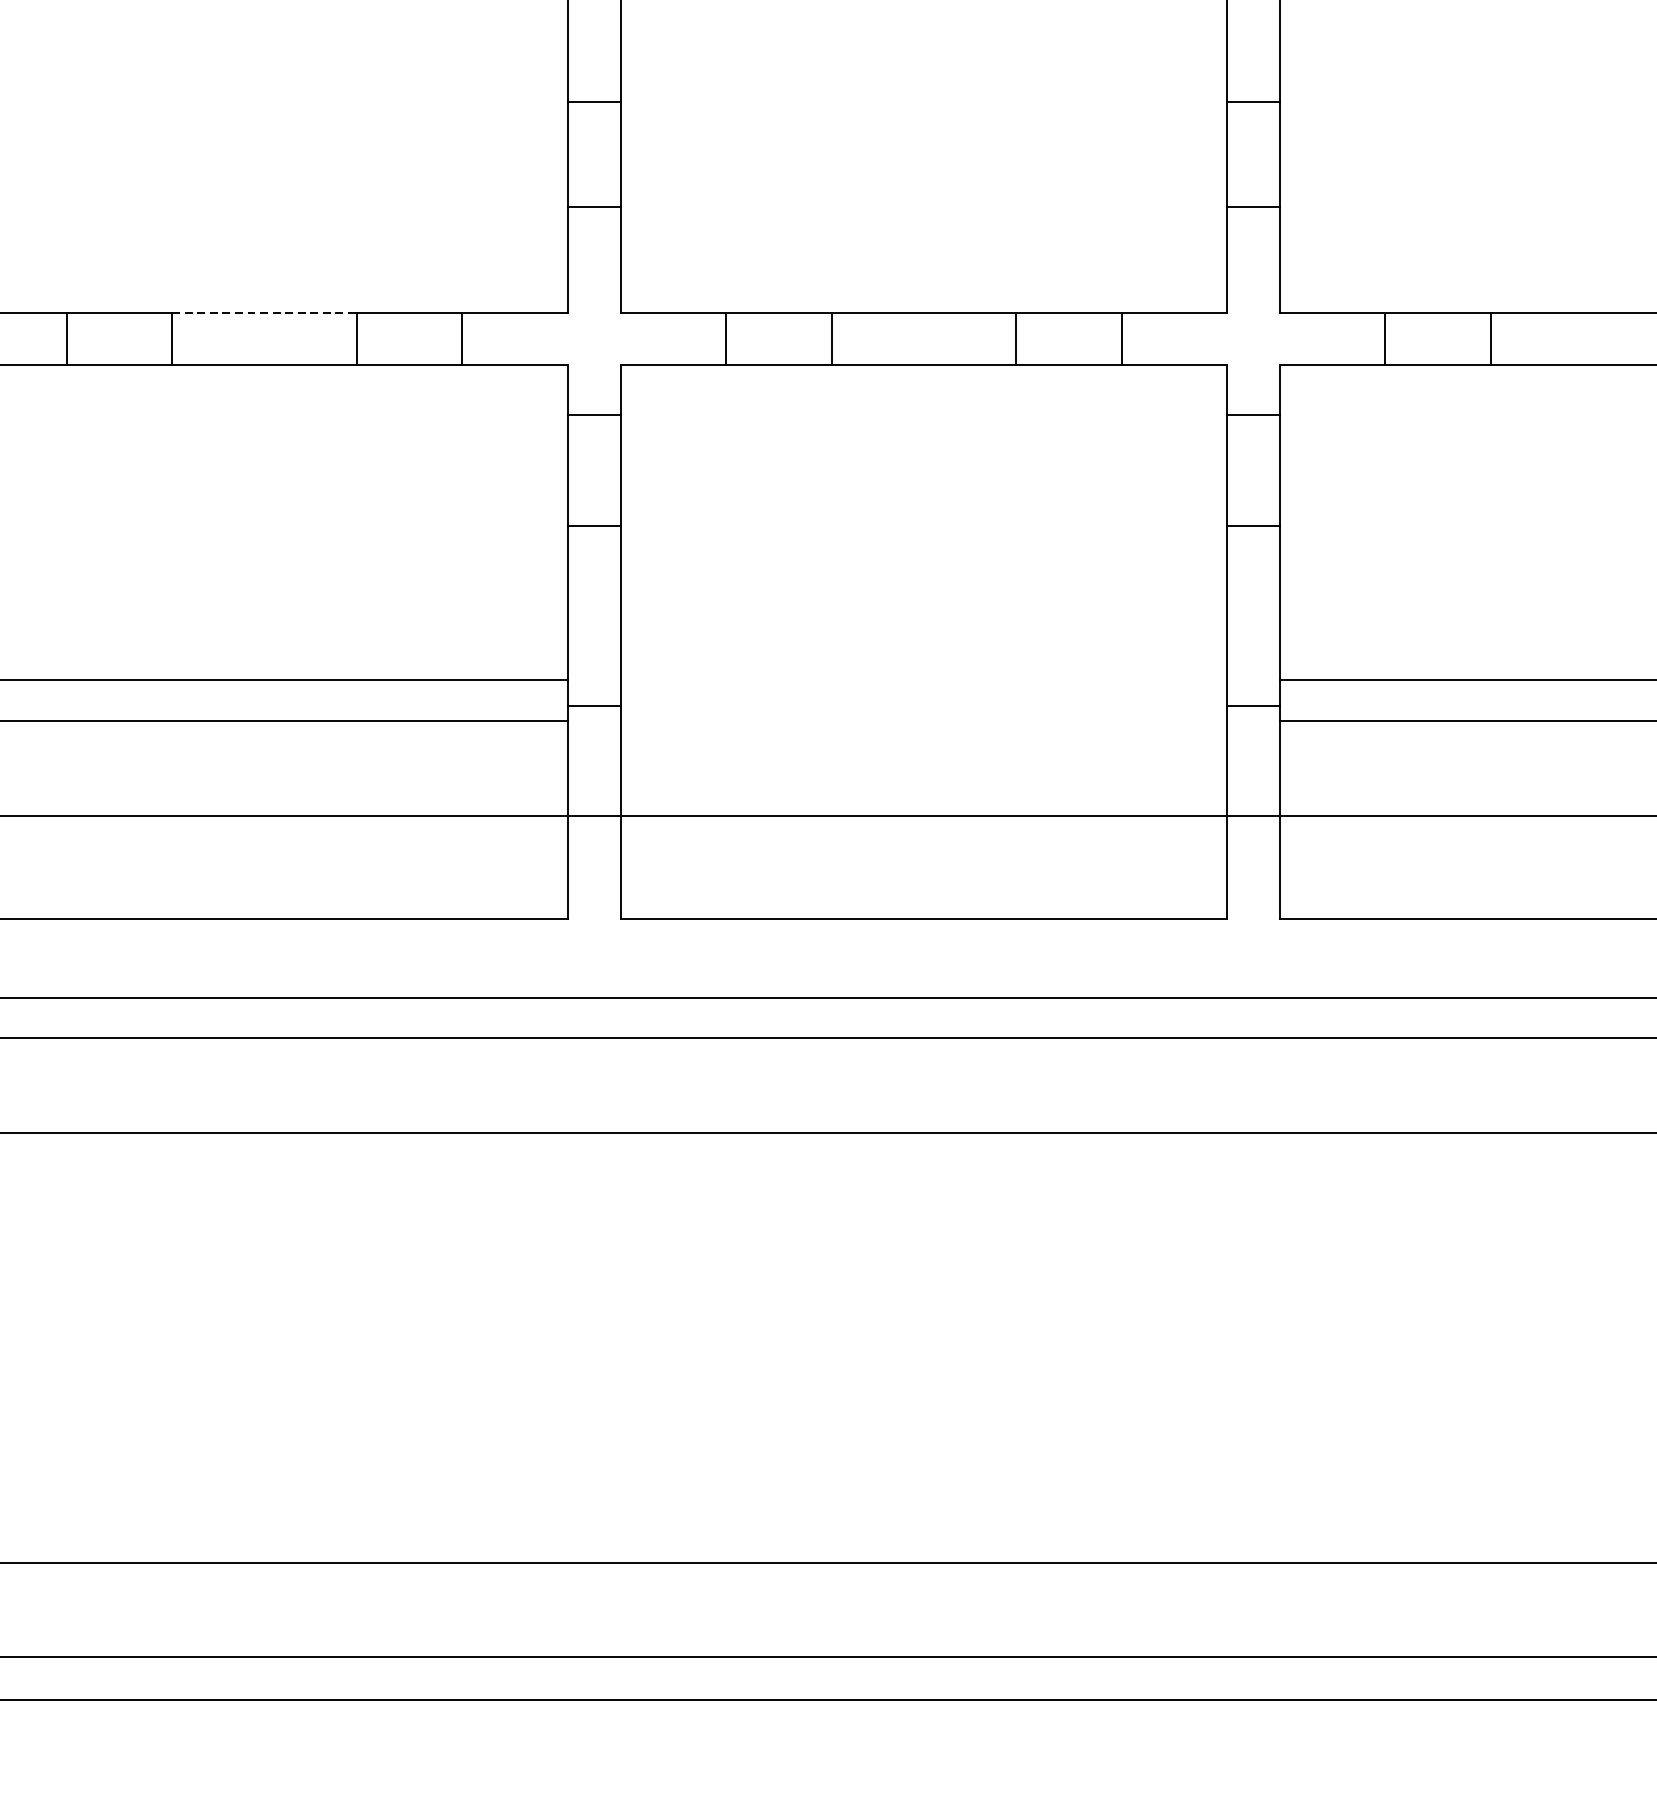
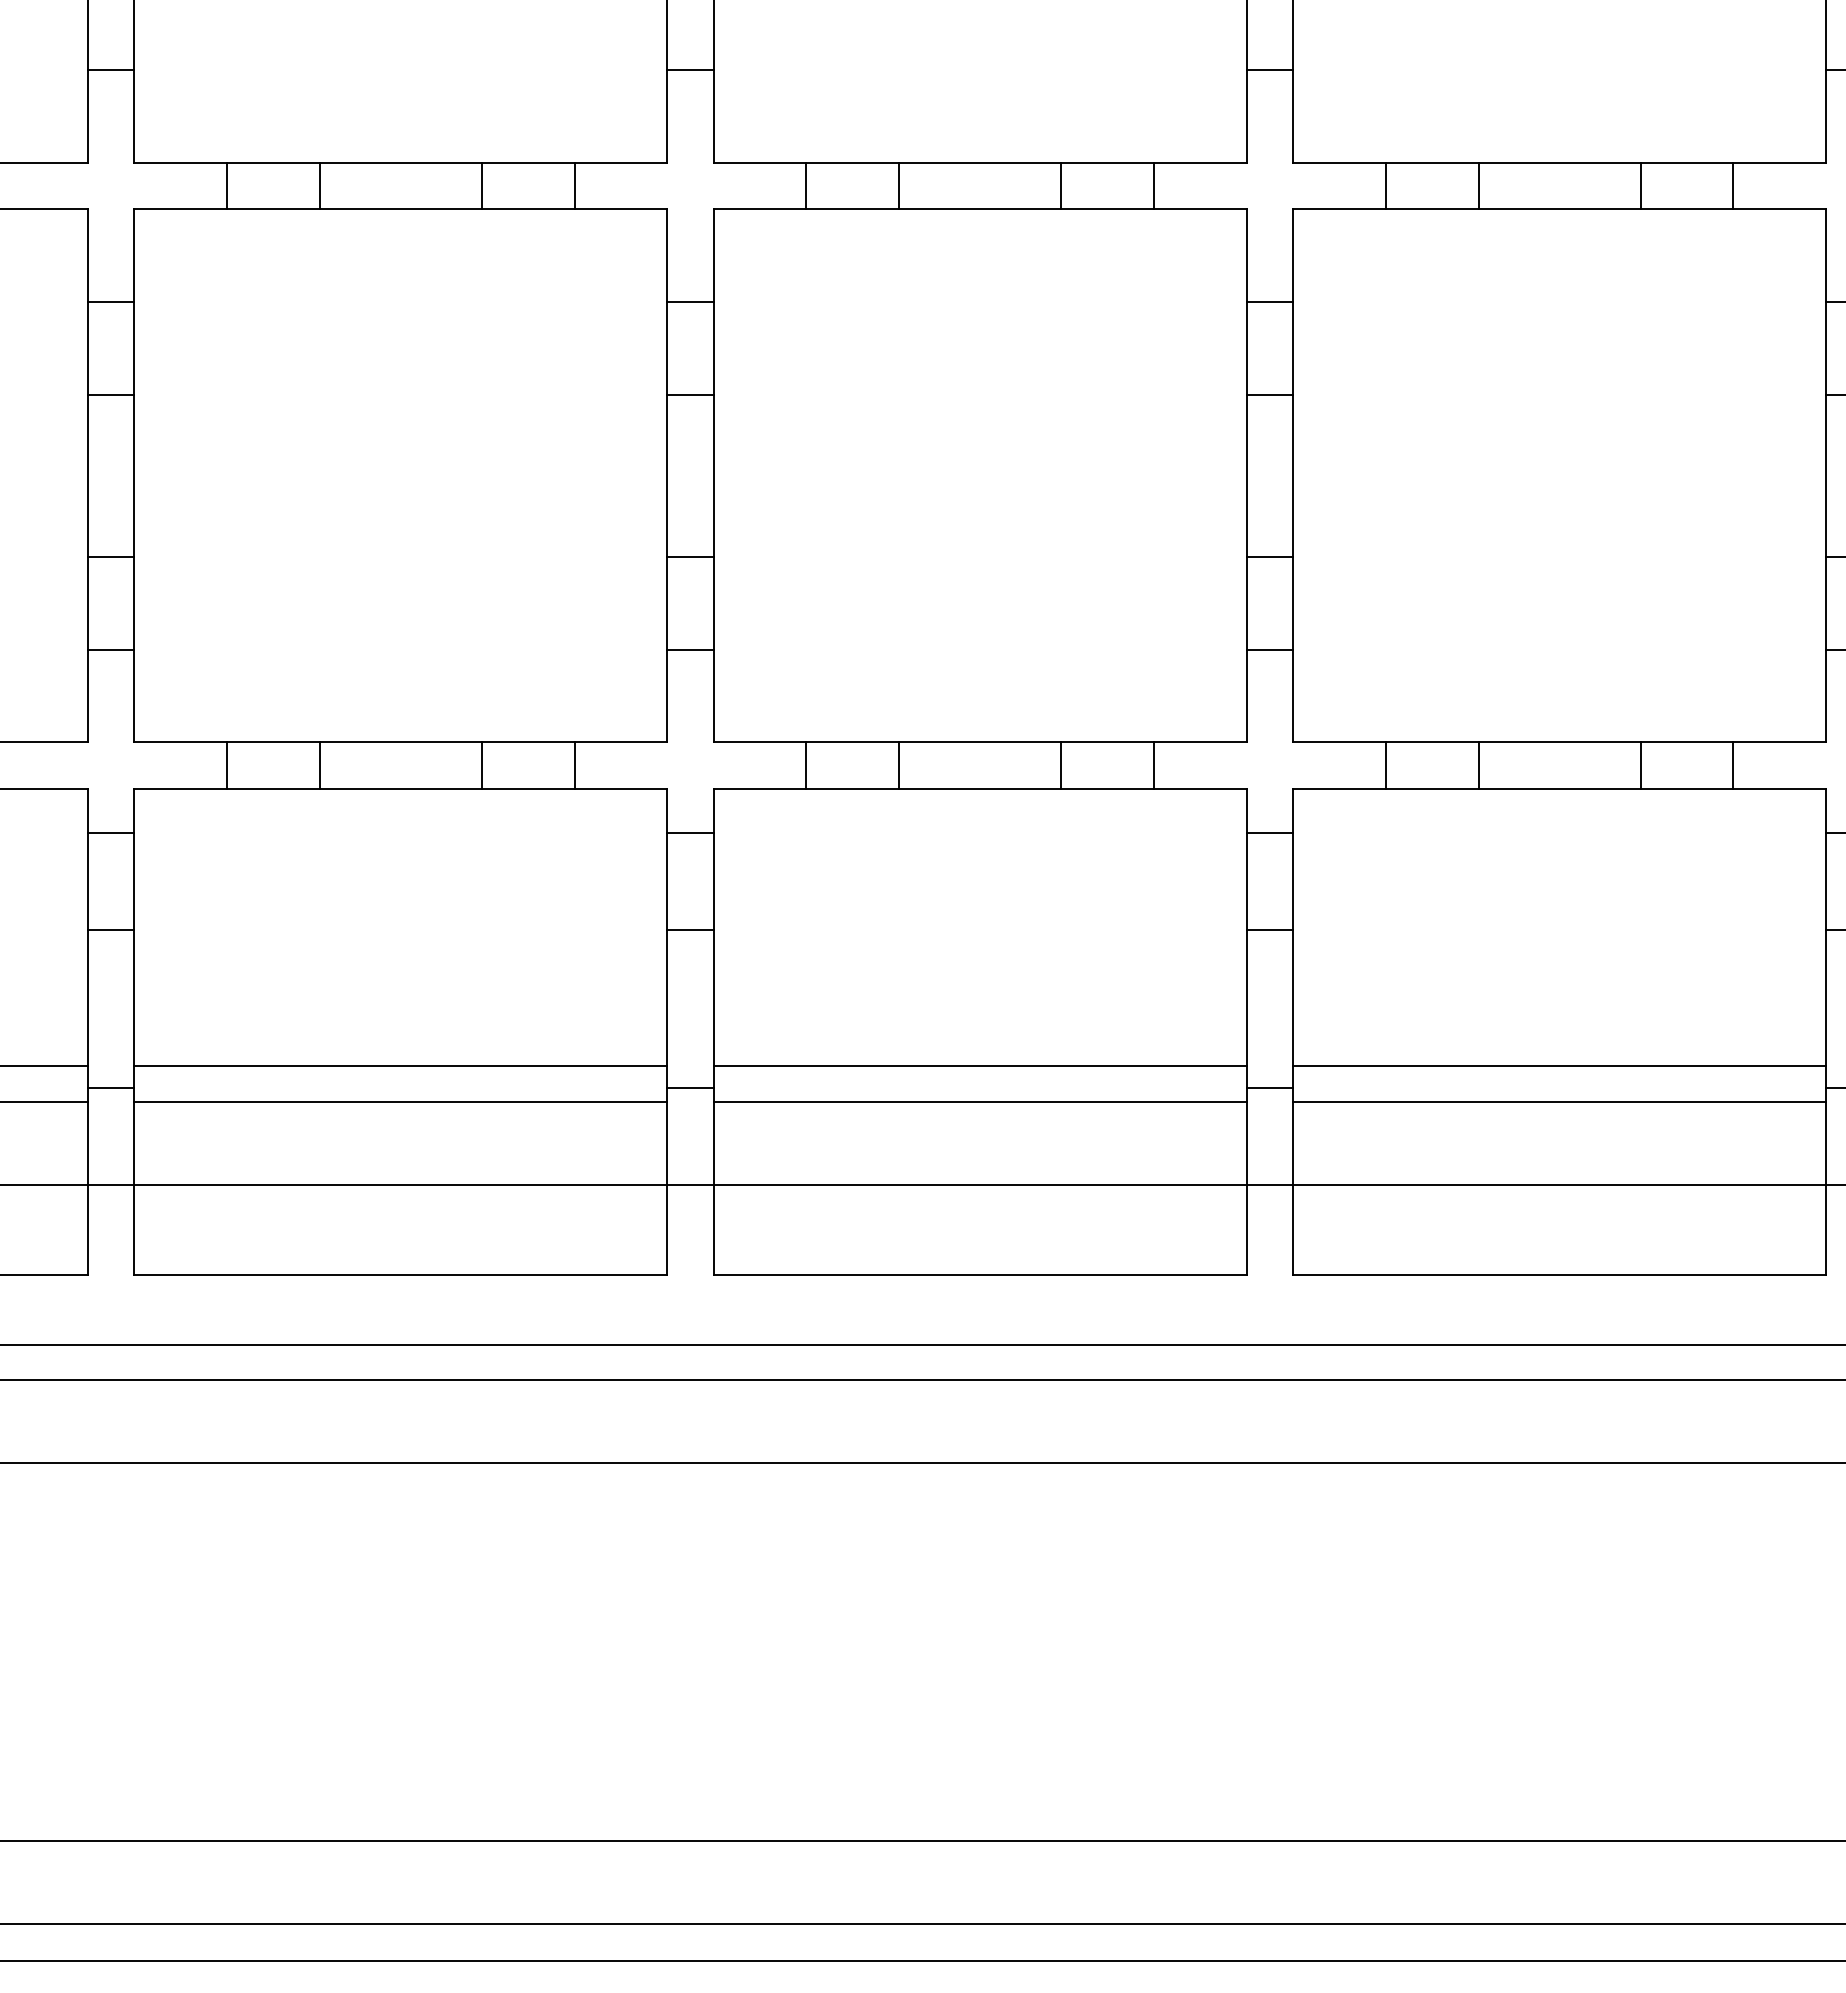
line: (265, 312) -> (401, 742), dashed -> solid
line: (923, 680) -> (979, 1065), added
line: (923, 721) -> (979, 1101), added

